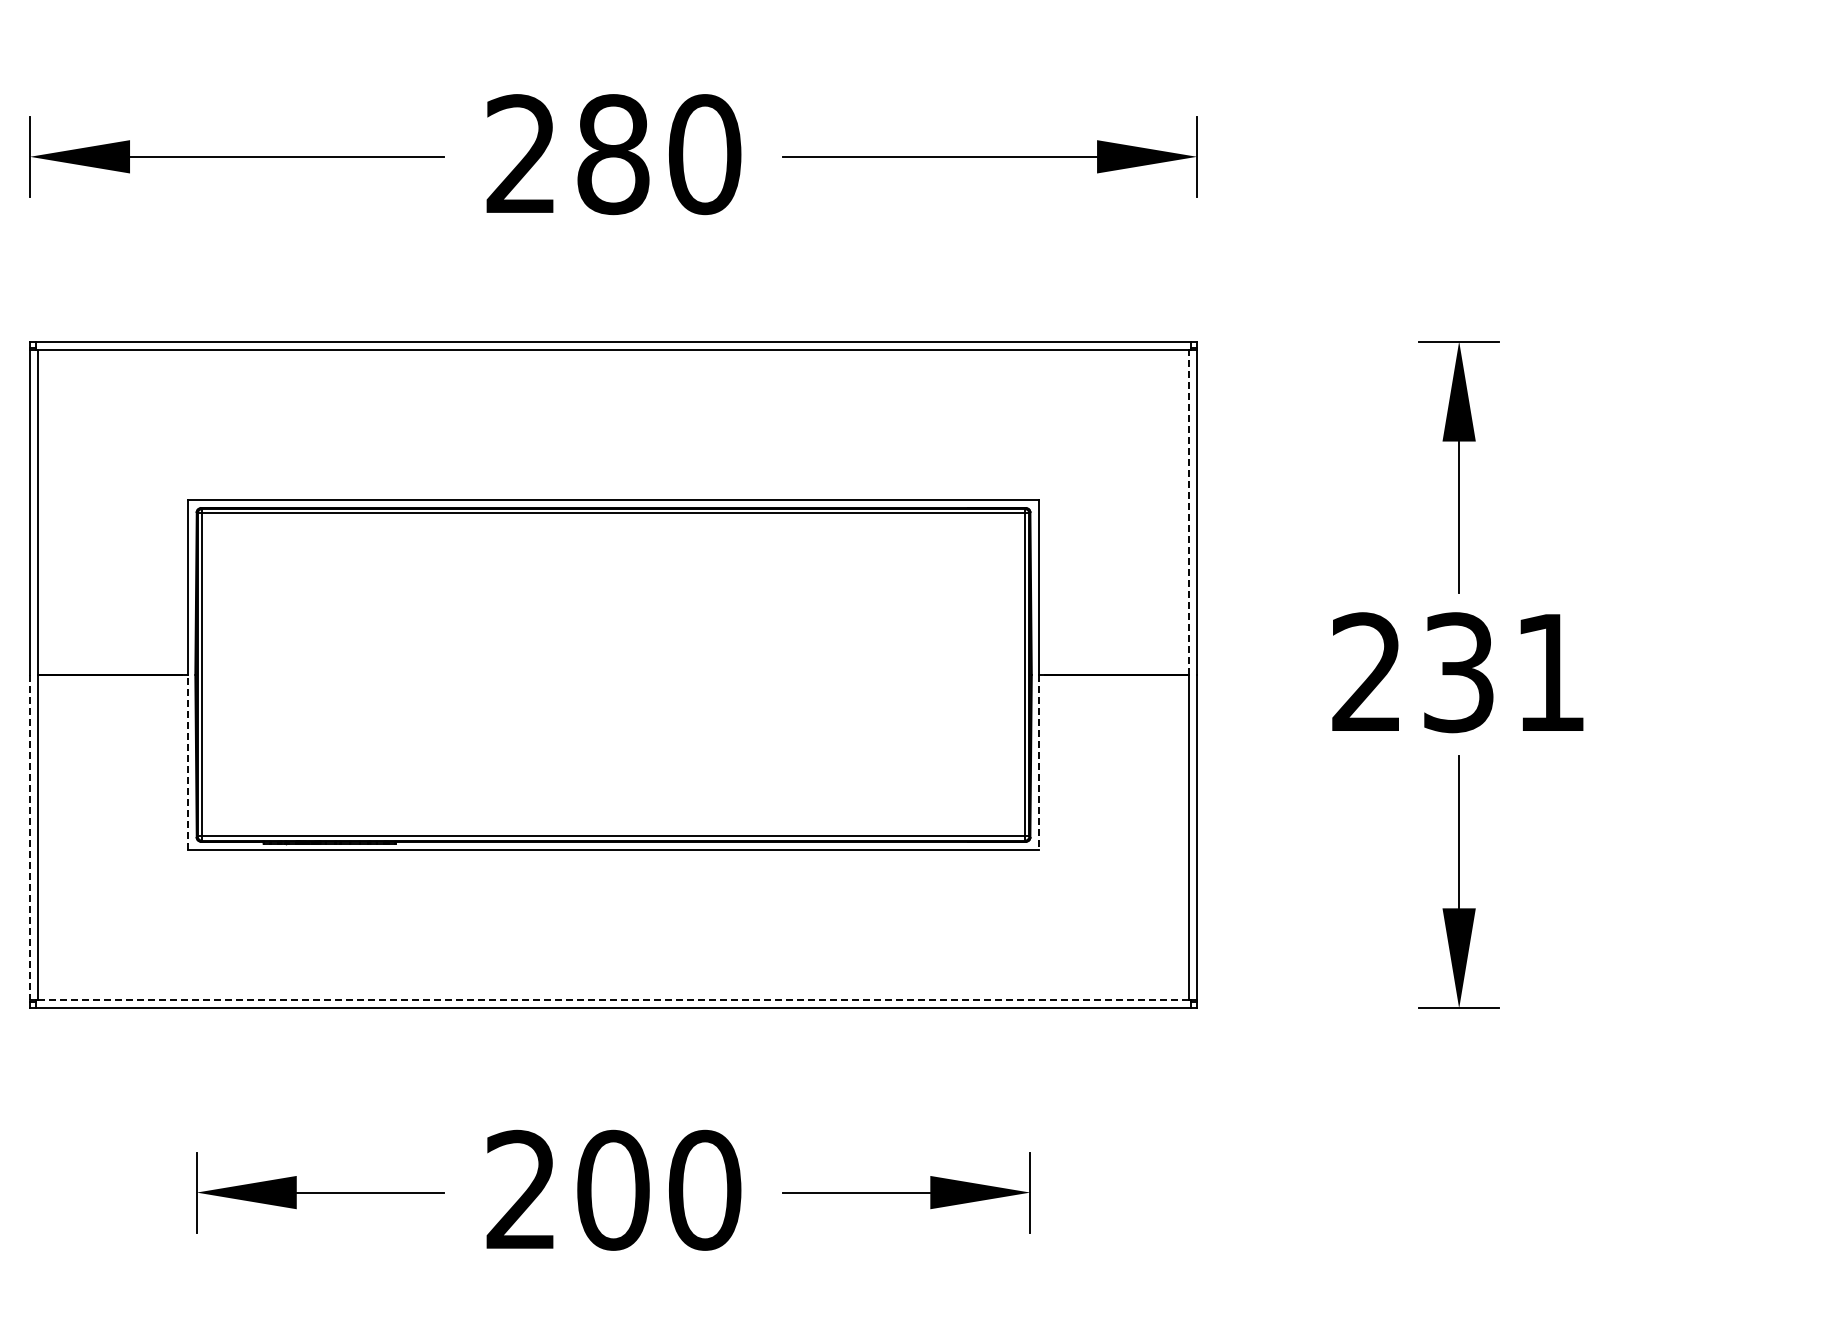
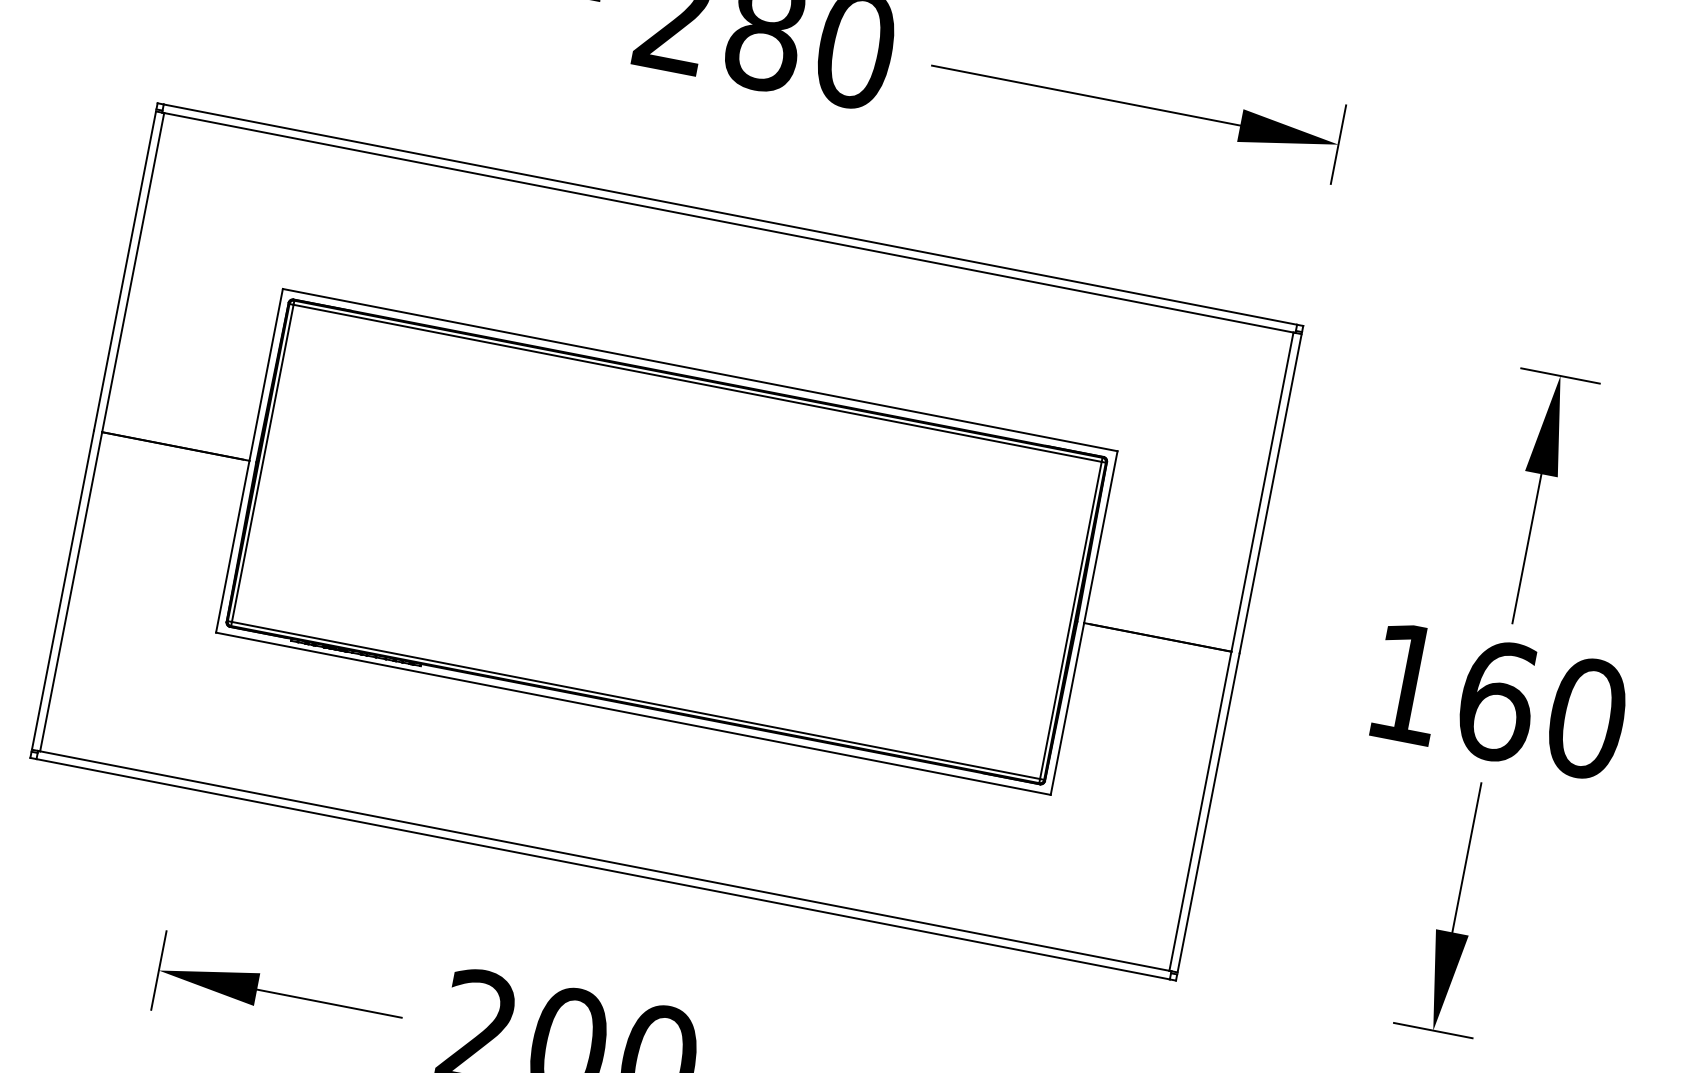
line: (1188, 512) -> (1262, 492), dashed -> solid
text: (1459, 672) -> (1497, 700), 231 -> 160
line: (188, 762) -> (232, 546), dashed -> solid
line: (1038, 762) -> (1067, 708), dashed -> solid
line: (30, 837) -> (63, 590), dashed -> solid
line: (614, 1000) -> (605, 861), dashed -> solid

